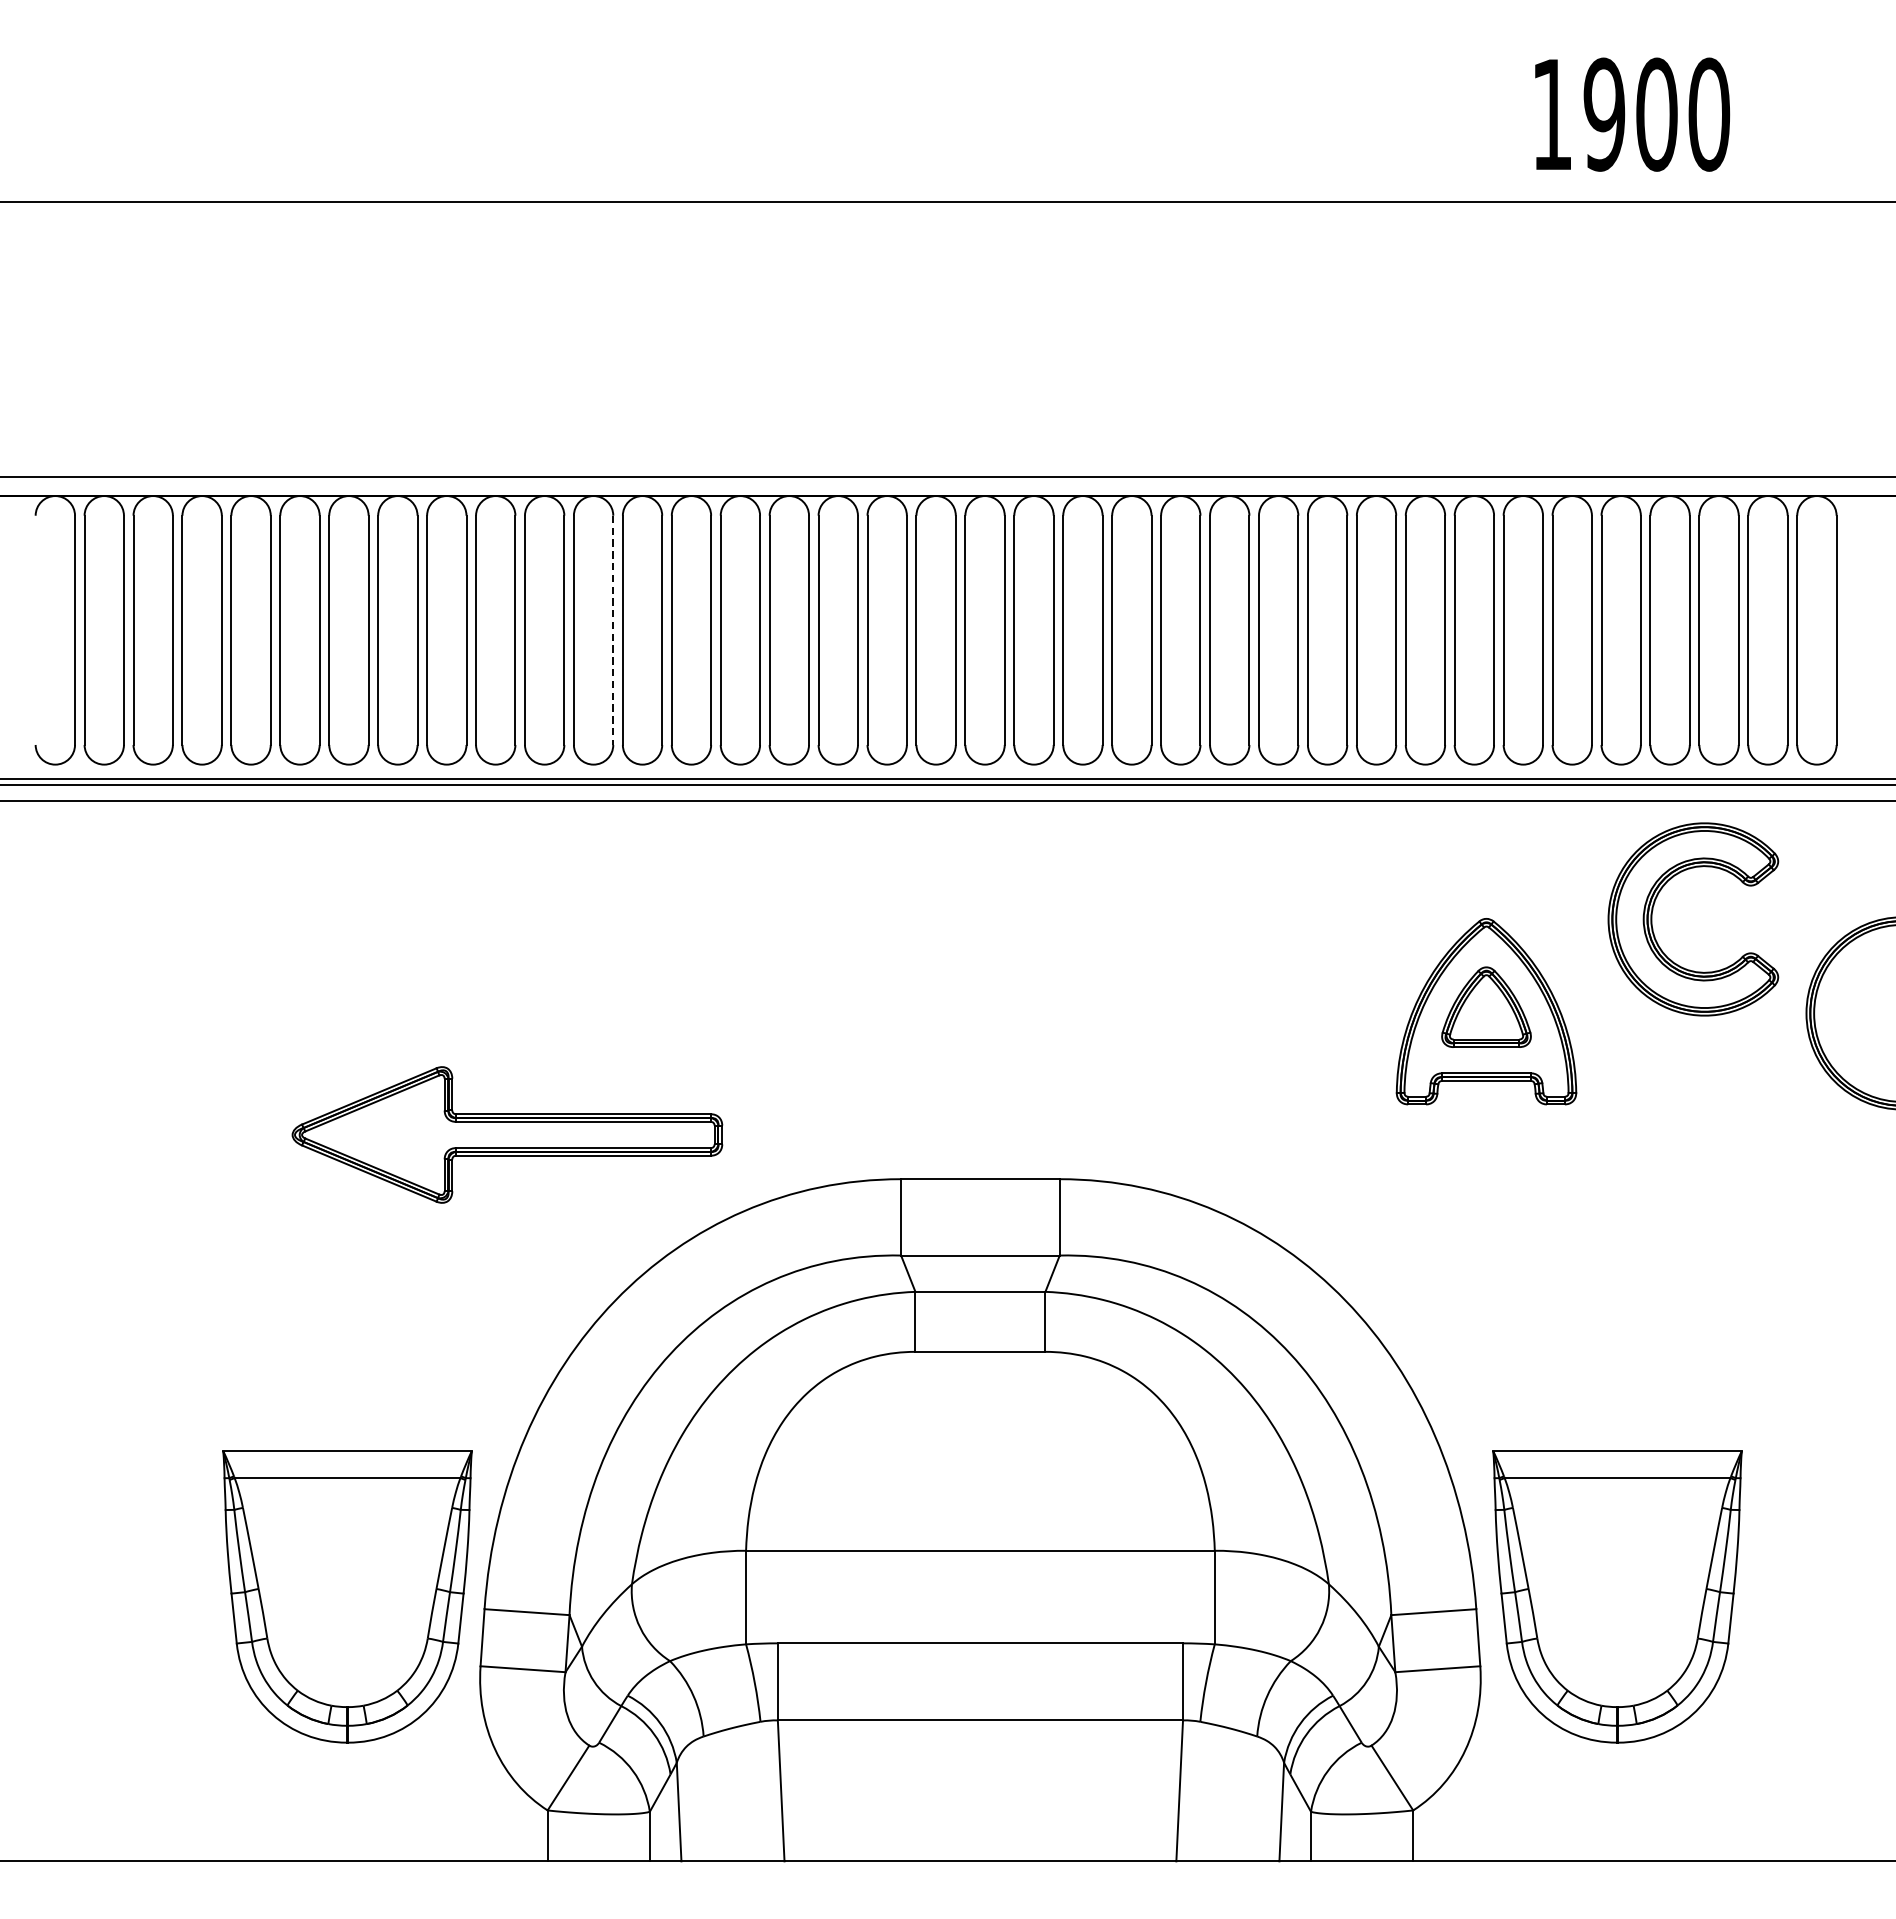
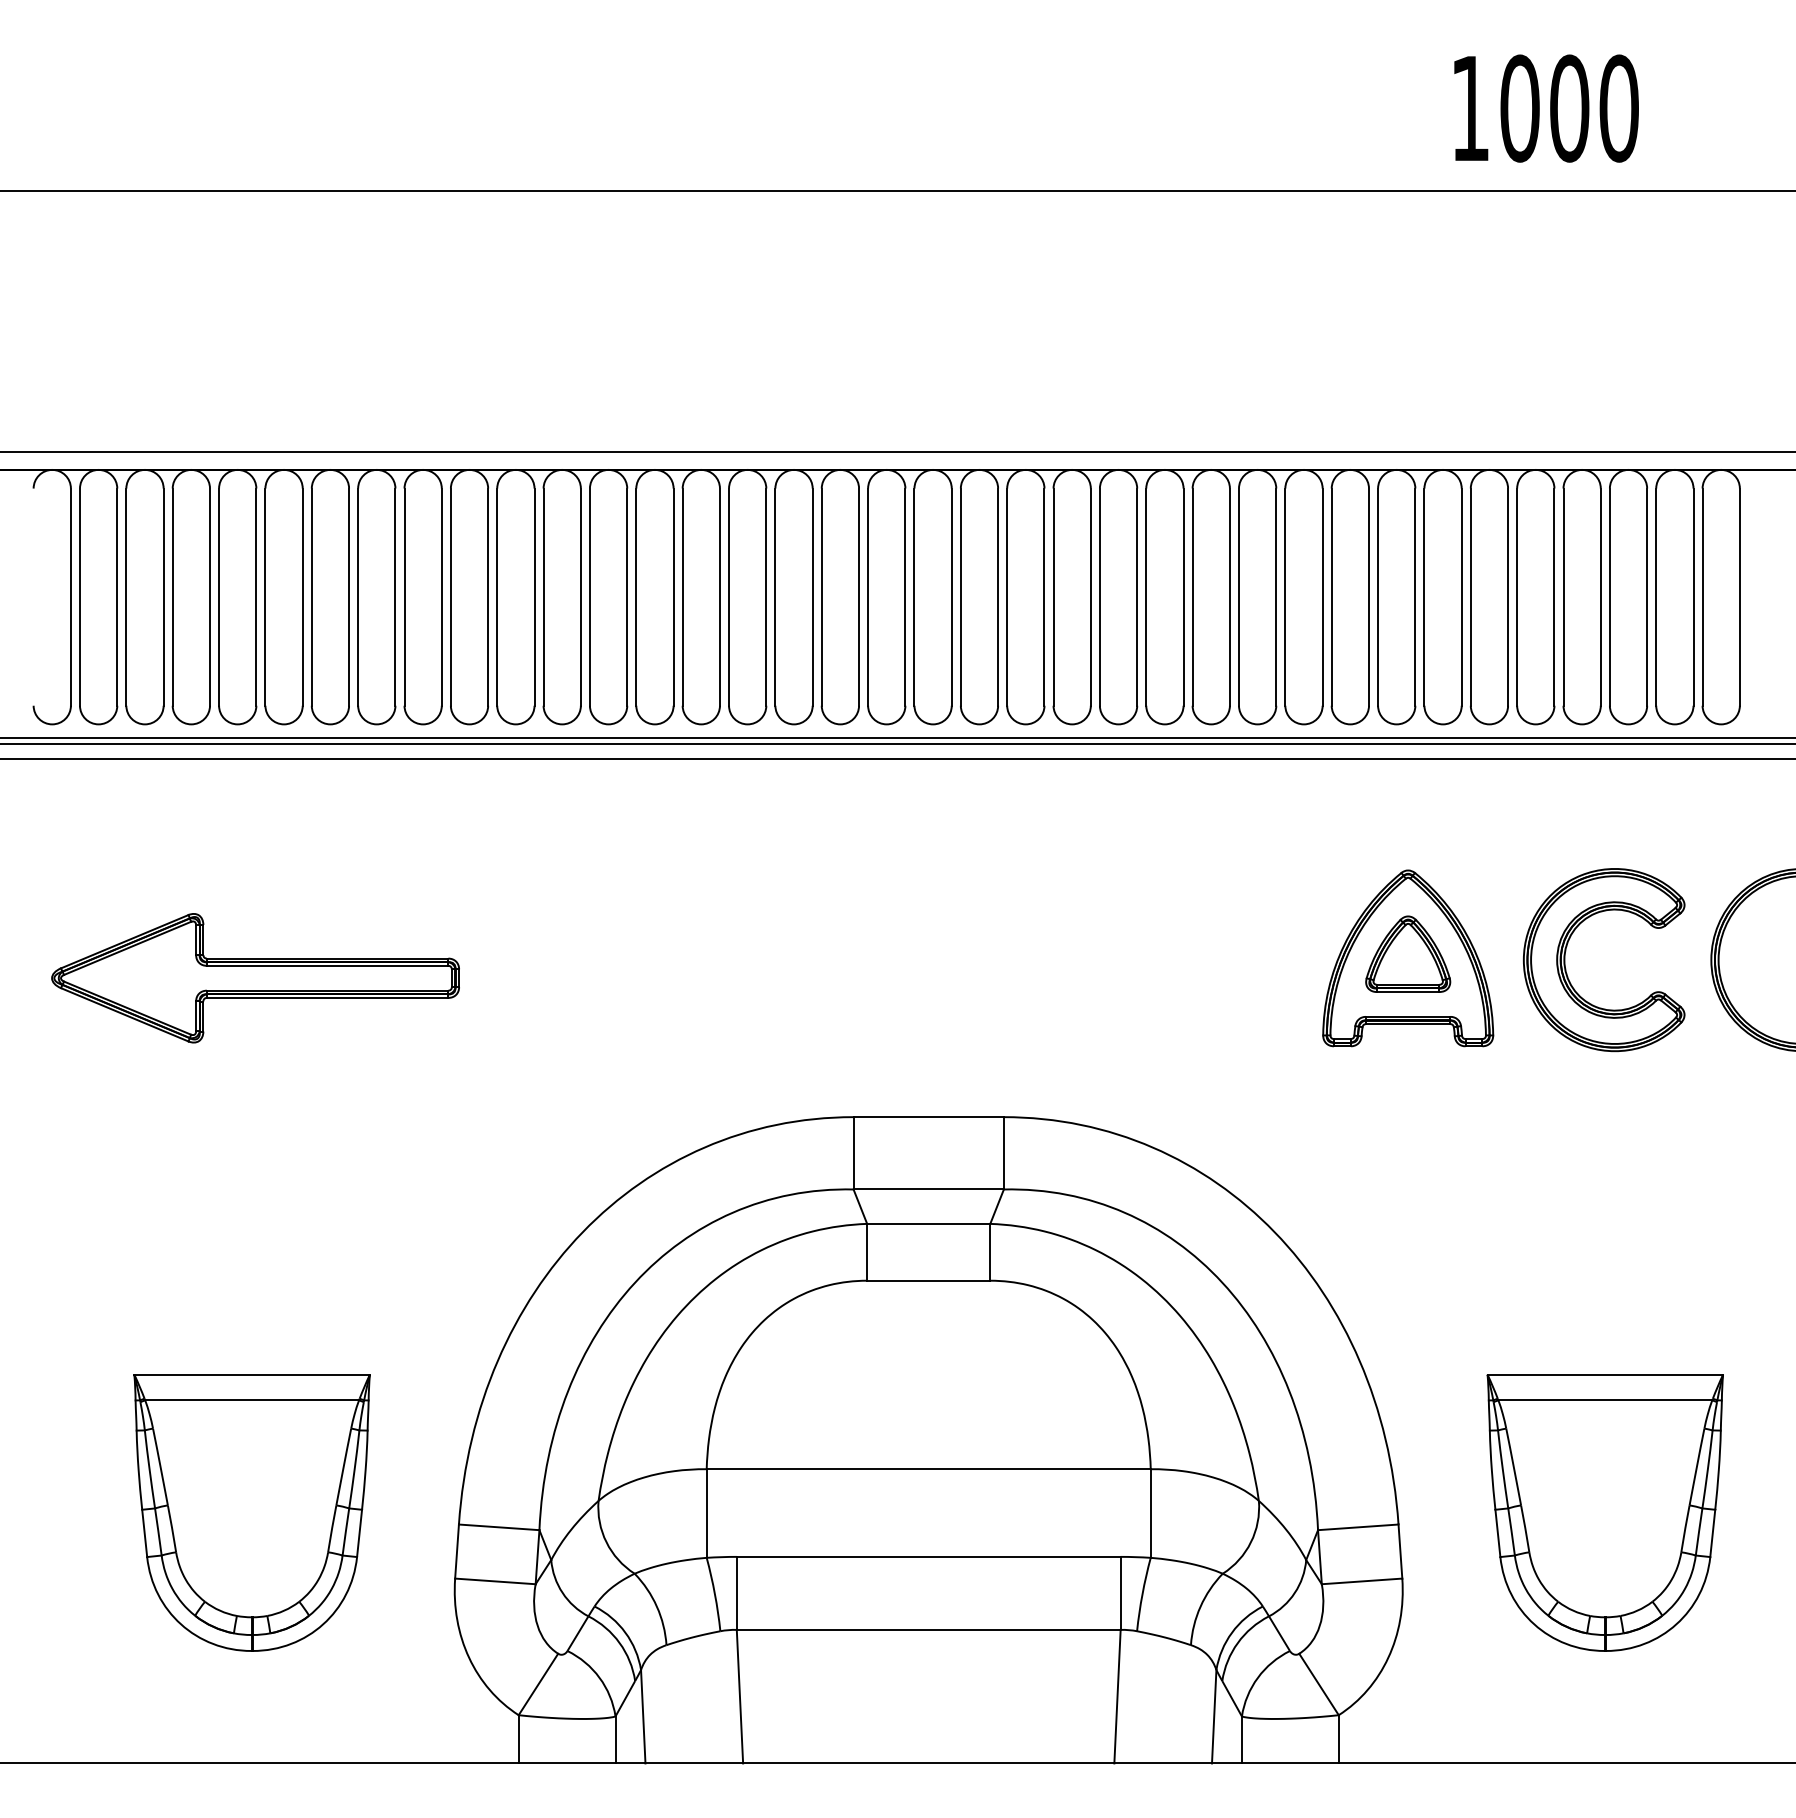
text: (1603, 114) -> (1519, 108), 1900 -> 1000
line: (612, 630) -> (580, 597), dashed -> solid
part: (1653, 928) -> (1566, 968), moved
part: (507, 1135) -> (255, 978), moved
part: (346, 1596) -> (251, 1512), moved
part: (1616, 1596) -> (1604, 1512), moved

